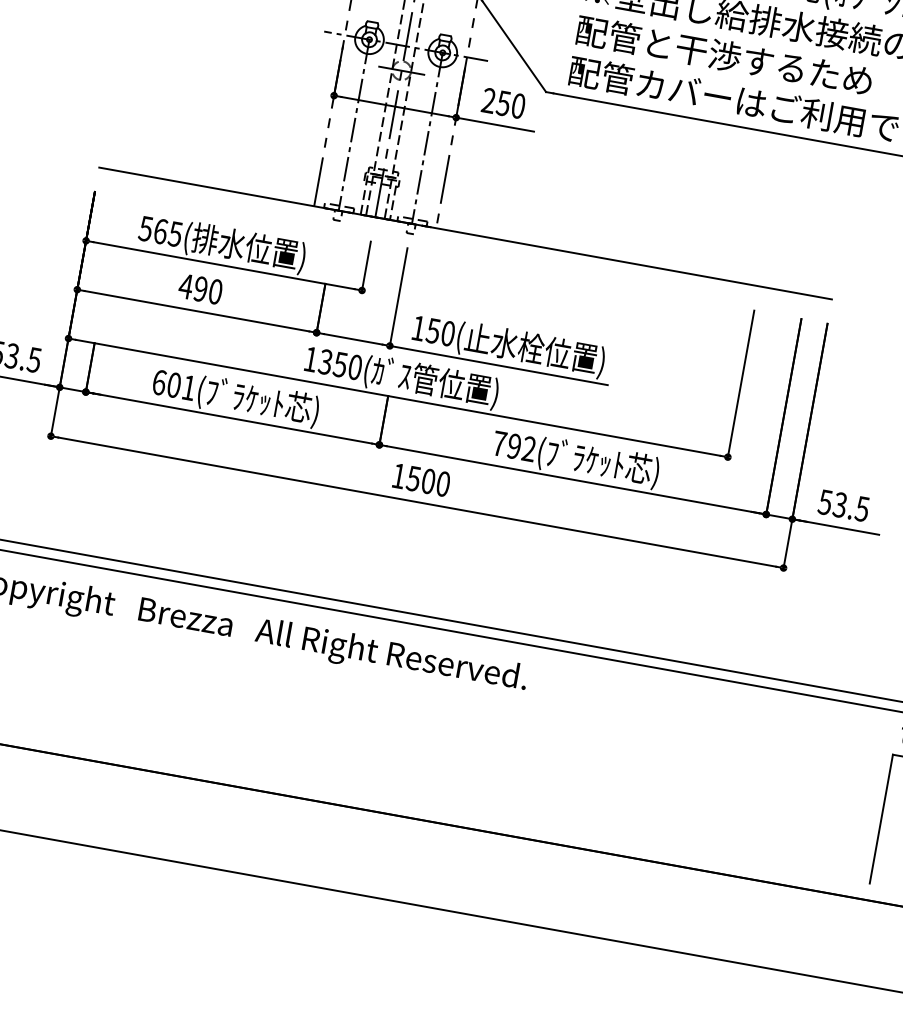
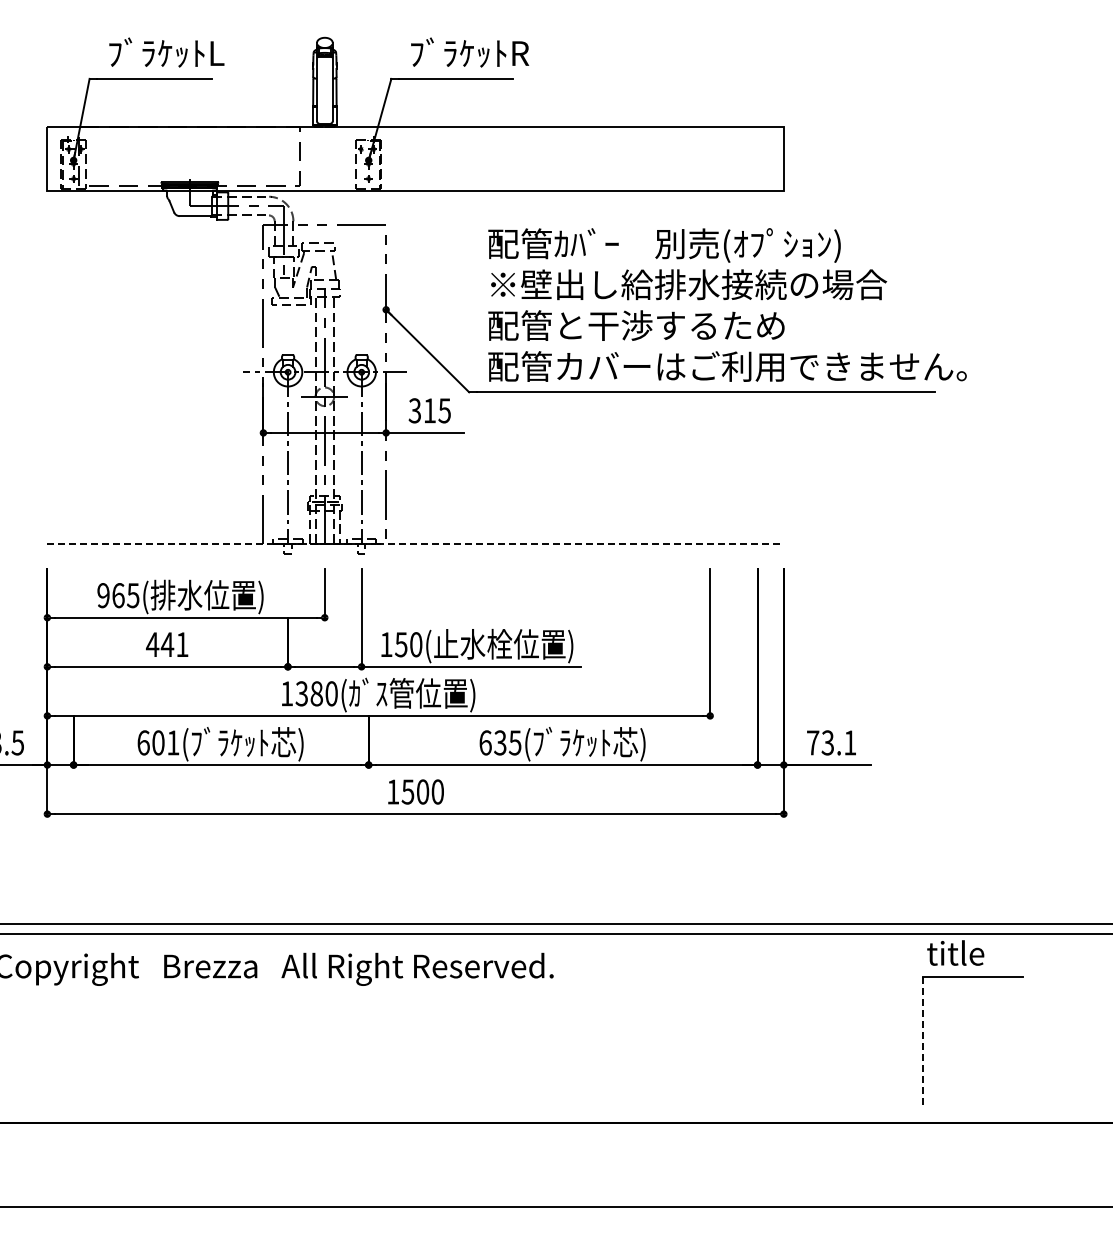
text: (503, 103) -> (429, 410), 250 -> 315
text: (145, 228) -> (103, 595), 565( -> 965(
line: (466, 234) -> (416, 544), solid -> dashed
text: (207, 290) -> (174, 644), 490 -> 441
text: (340, 364) -> (316, 693), 1350( -> 1380(
text: (514, 446) -> (500, 742), 792( -> 635(
text: (843, 505) -> (831, 742), 53.5 -> 73.1
line: (881, 819) -> (923, 1041), solid -> dashed

